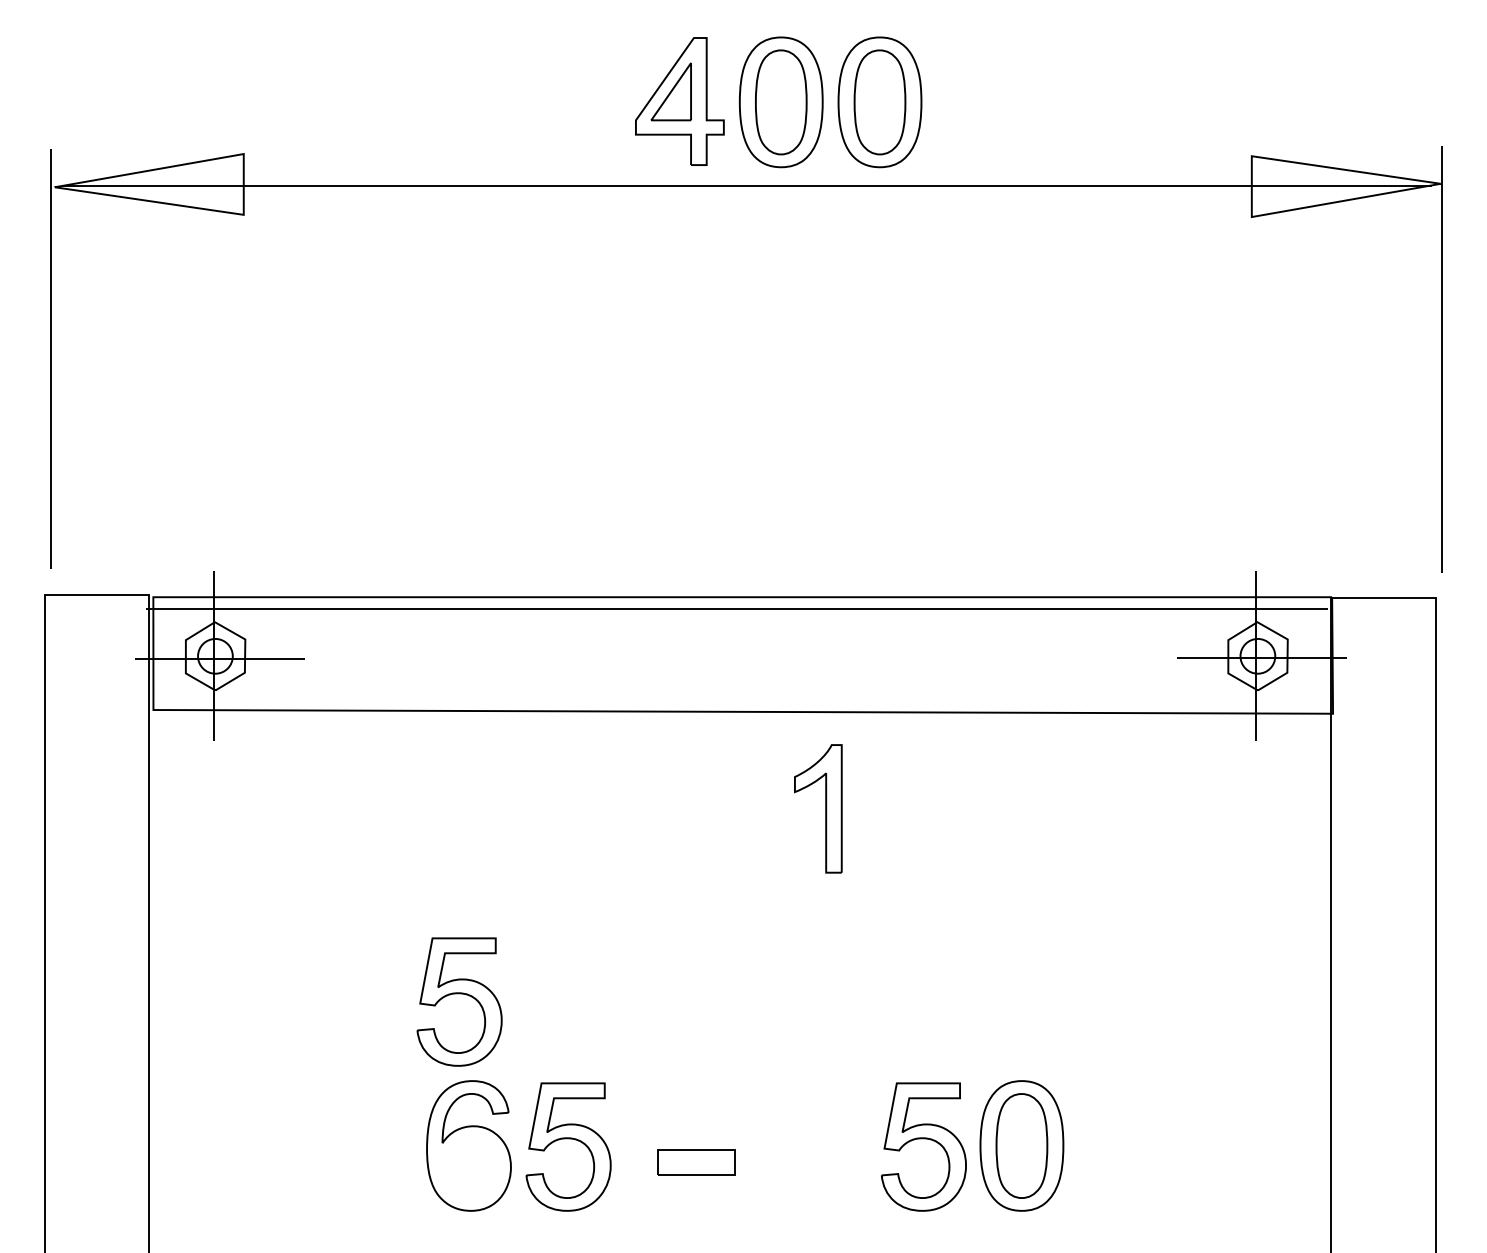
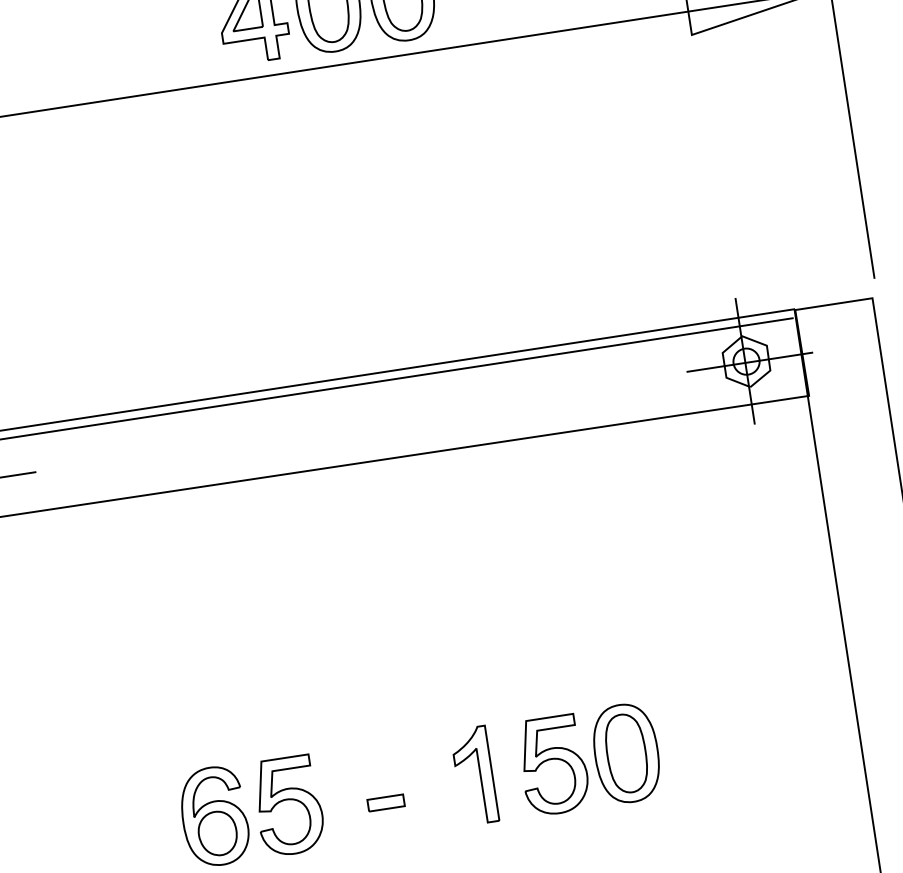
part: (825, 808) -> (479, 774), moved
part: (459, 994) -> (190, 704), removed
part: (696, 1162) -> (385, 802), size x0.62
part: (469, 1168) -> (217, 833), added

